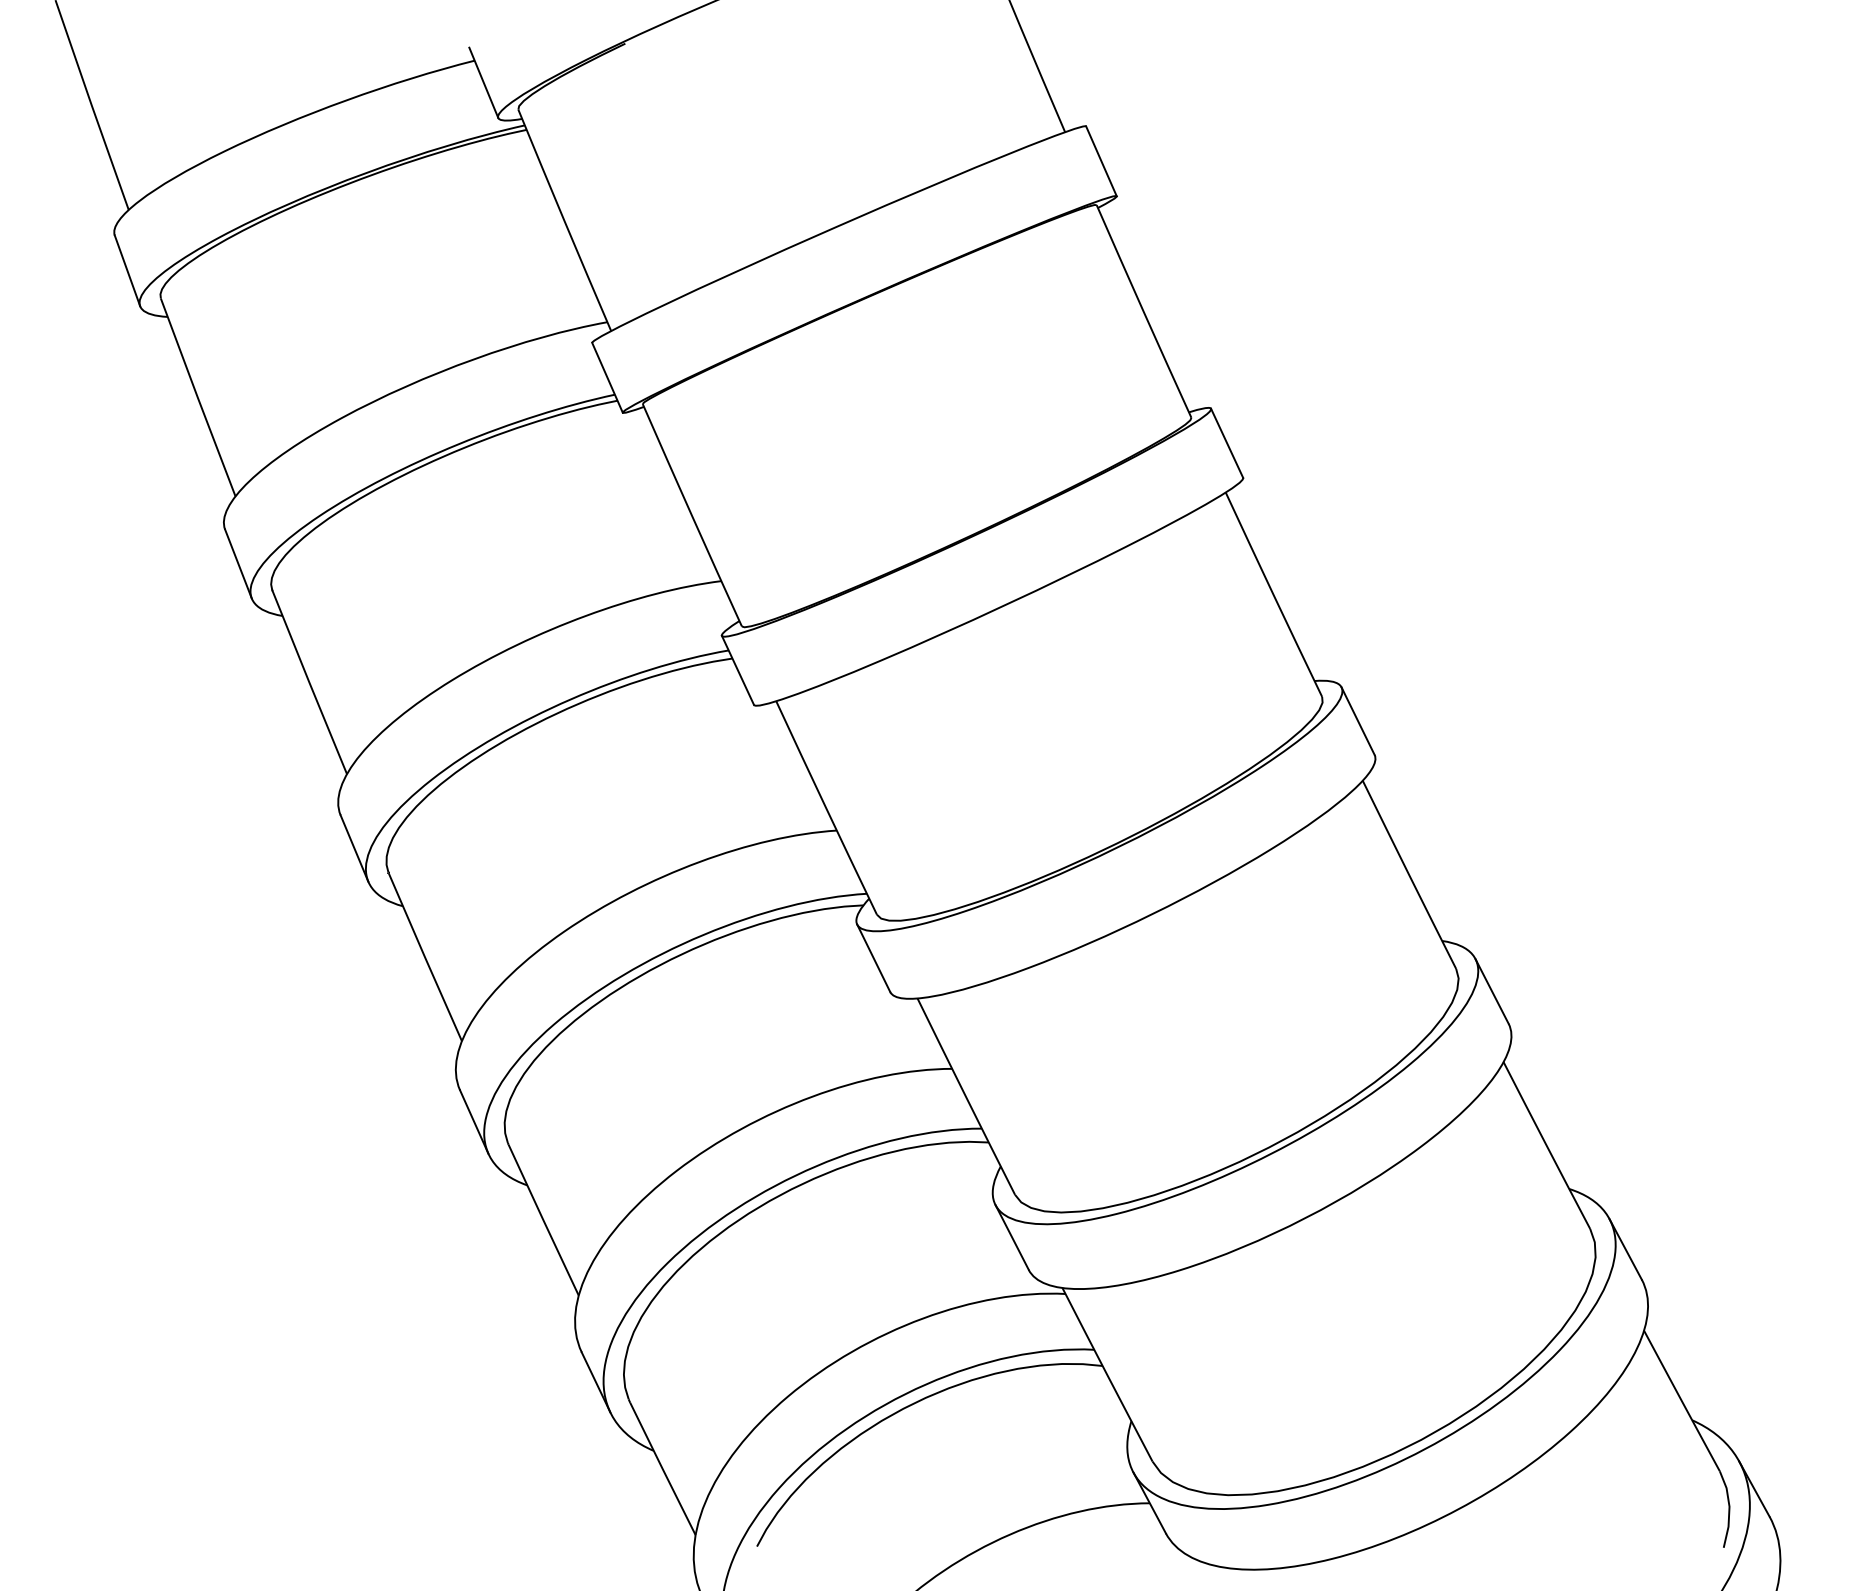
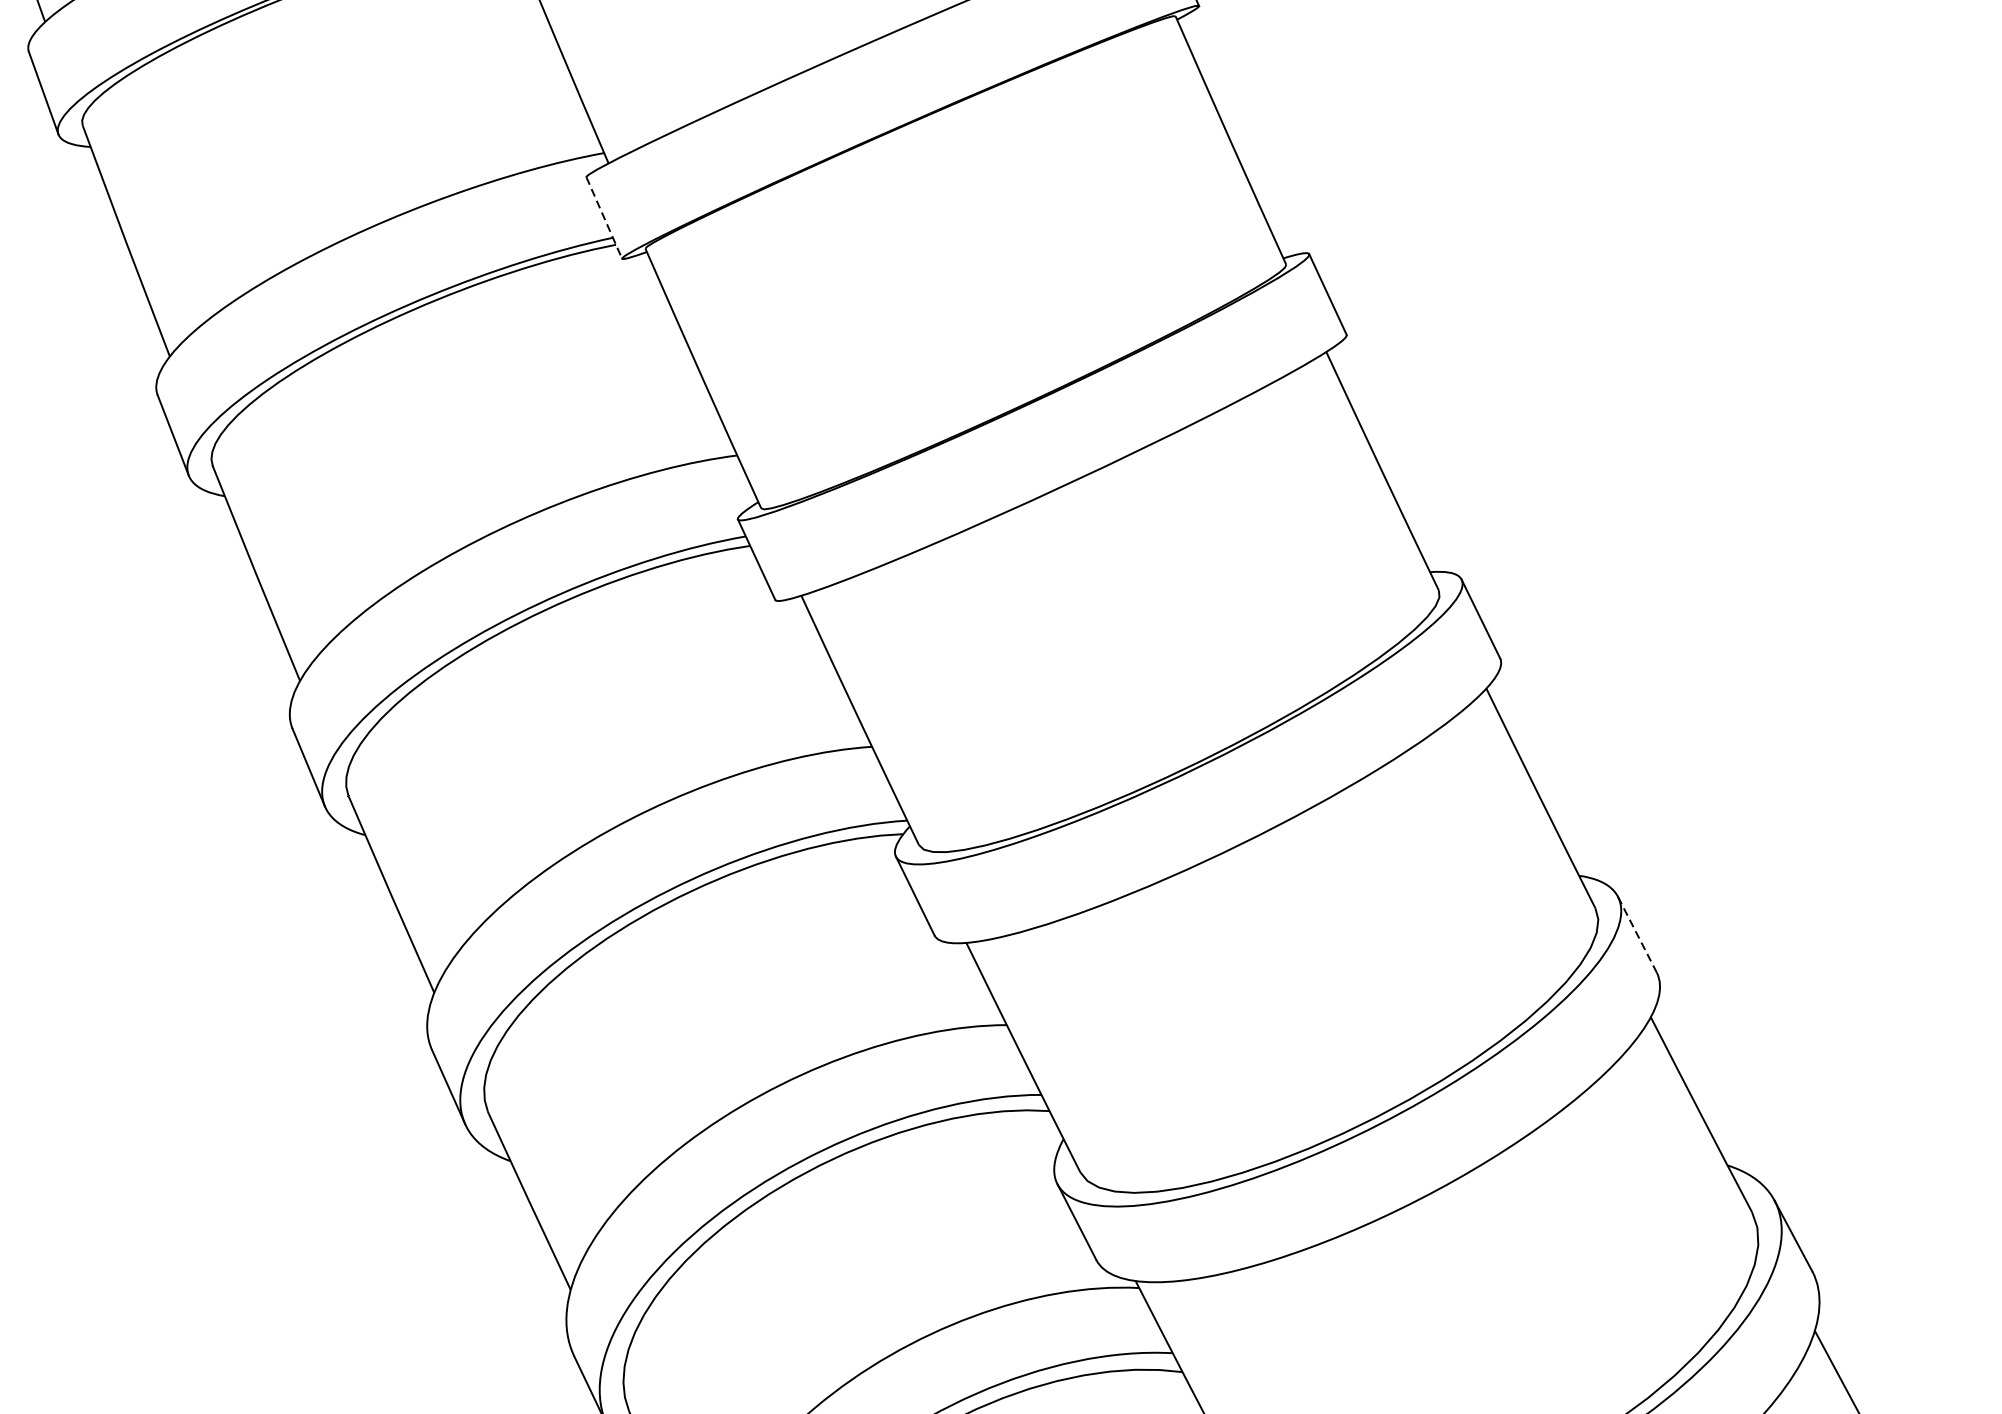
line: (607, 378) -> (604, 218), solid -> dashed
line: (1492, 991) -> (1637, 934), solid -> dashed

